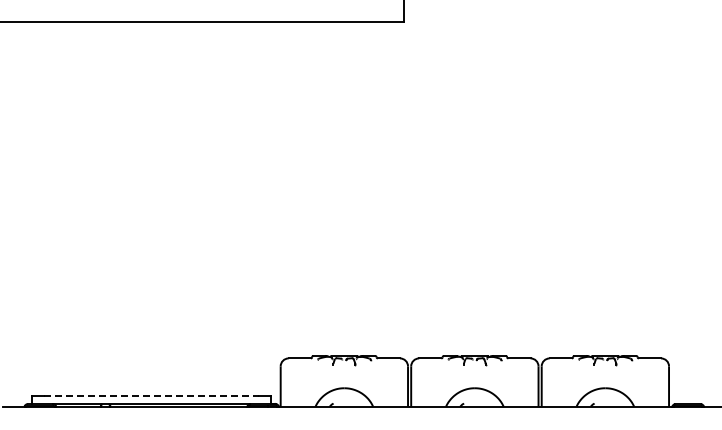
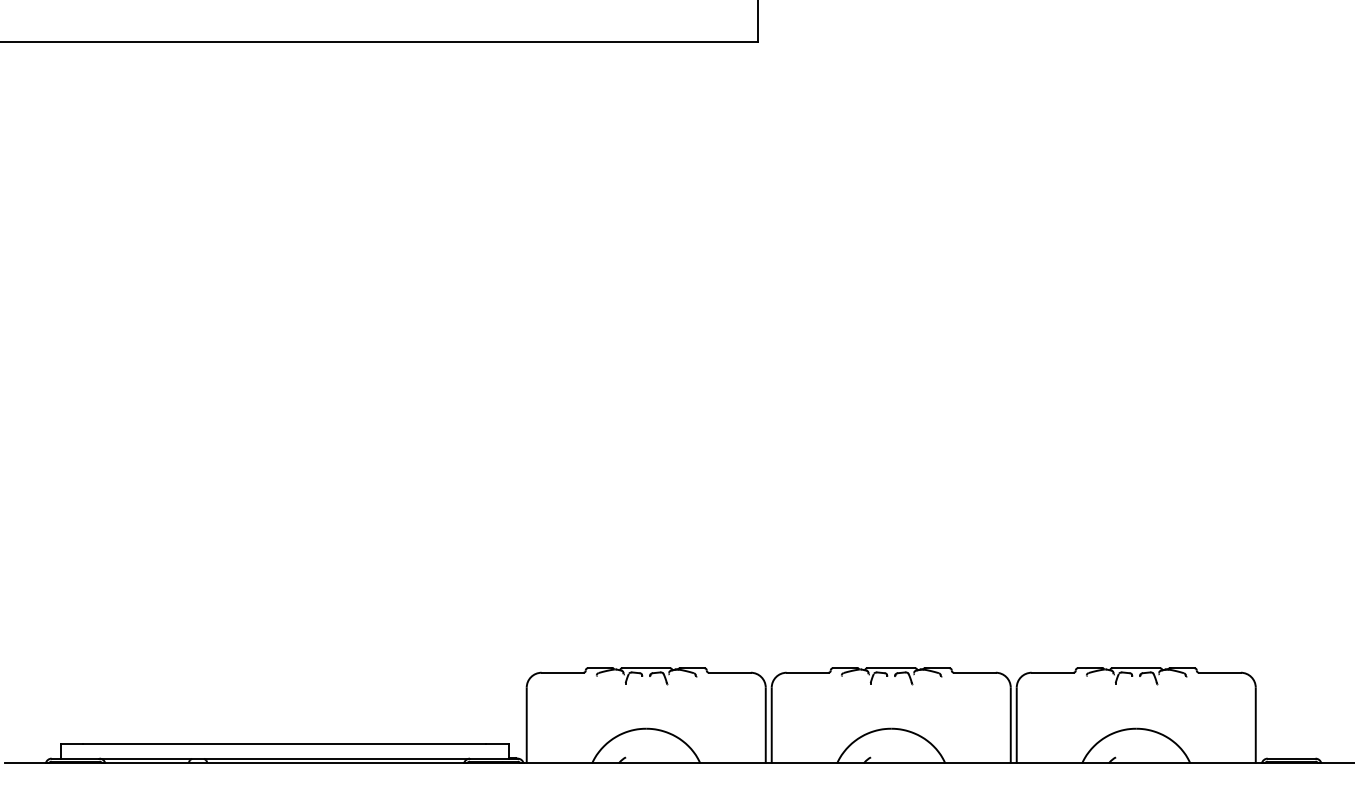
line: (152, 396) -> (286, 744), dashed -> solid

